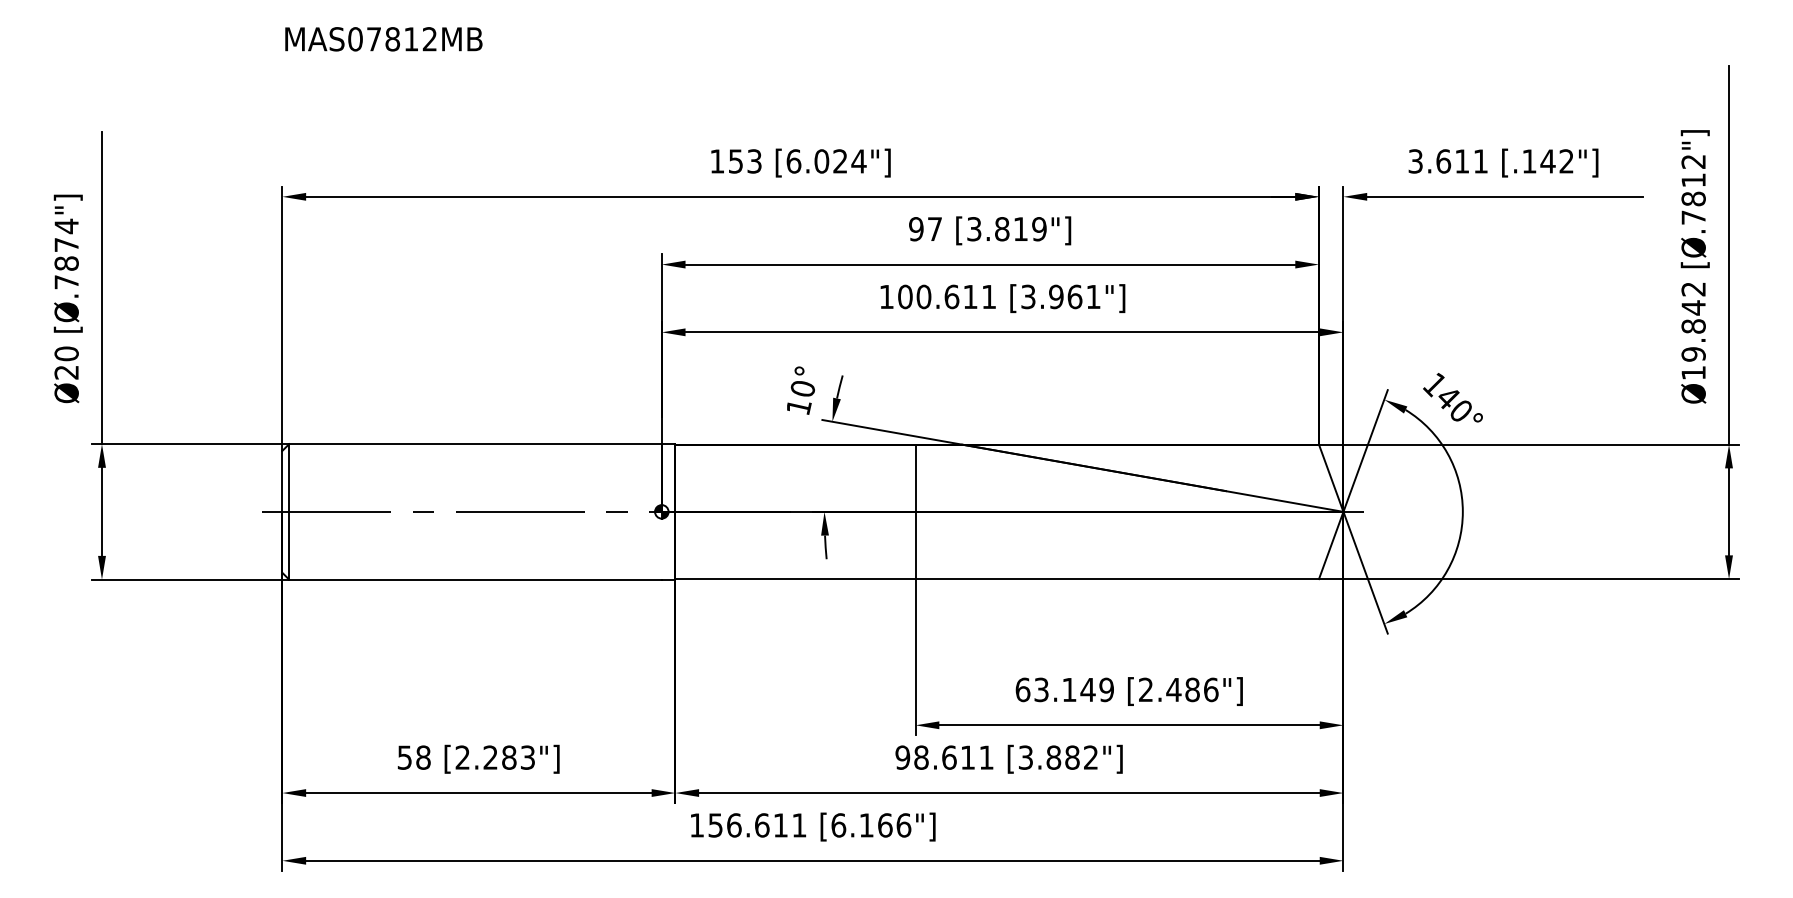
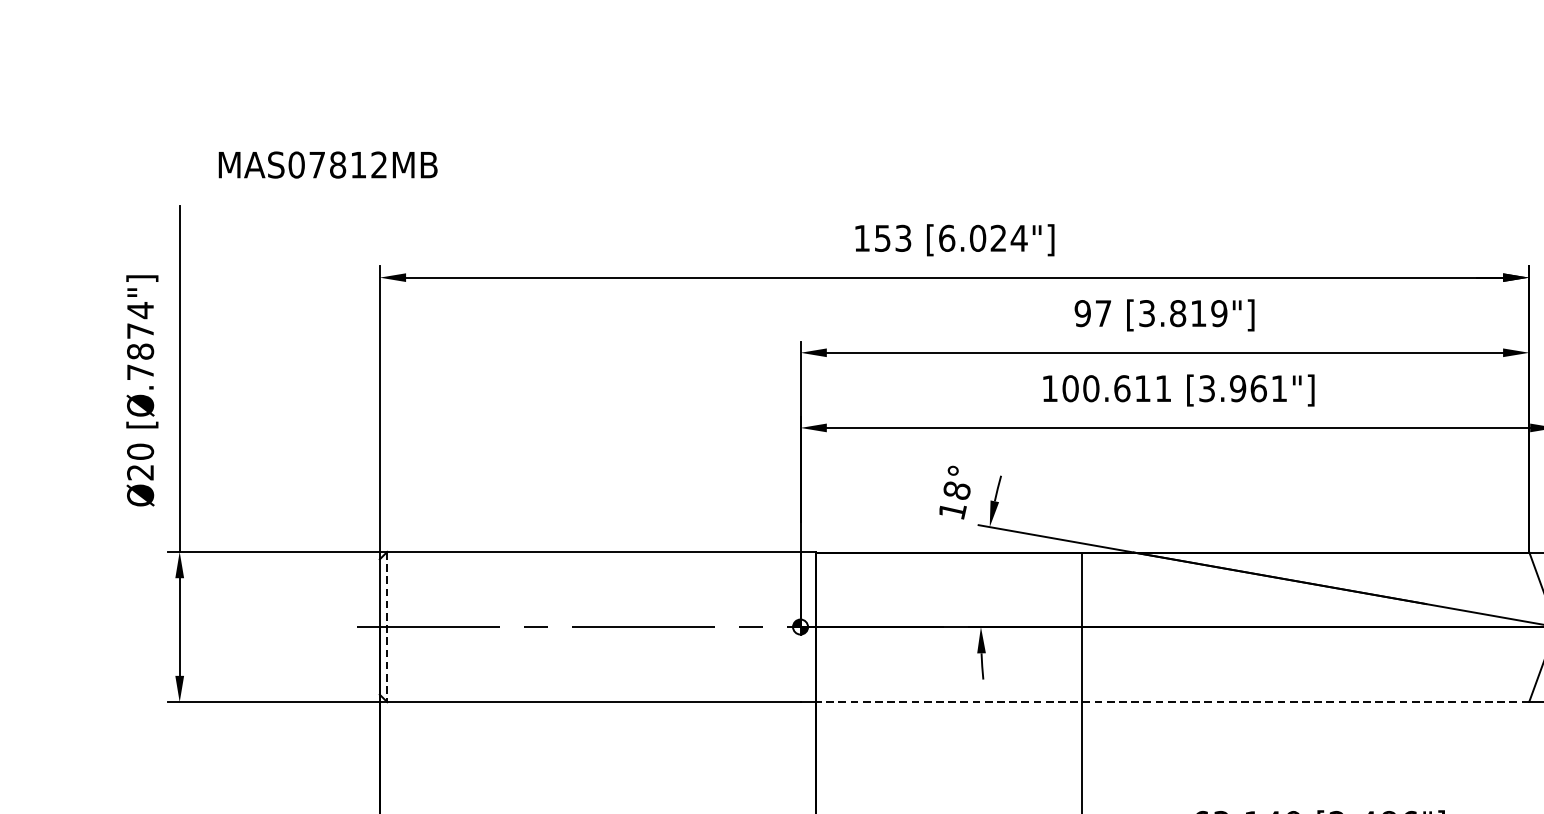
text: (383, 39) -> (327, 165), moved
text: (802, 388) -> (956, 490), 10° -> 18°
line: (289, 511) -> (387, 626), solid -> dashed
line: (997, 579) -> (1172, 702), solid -> dashed

